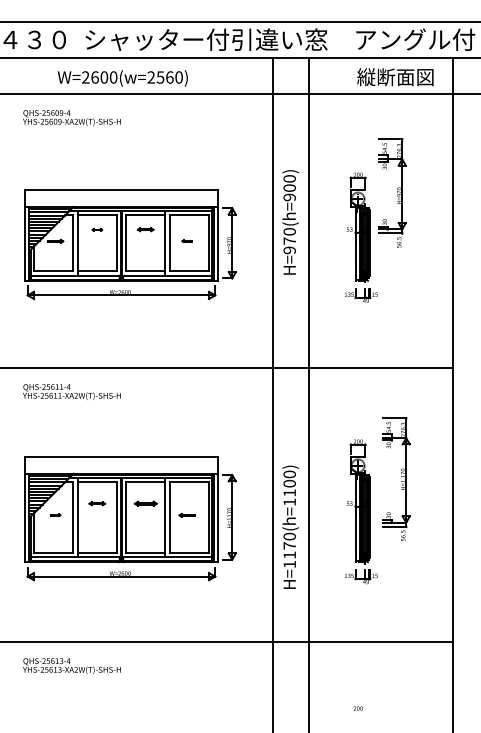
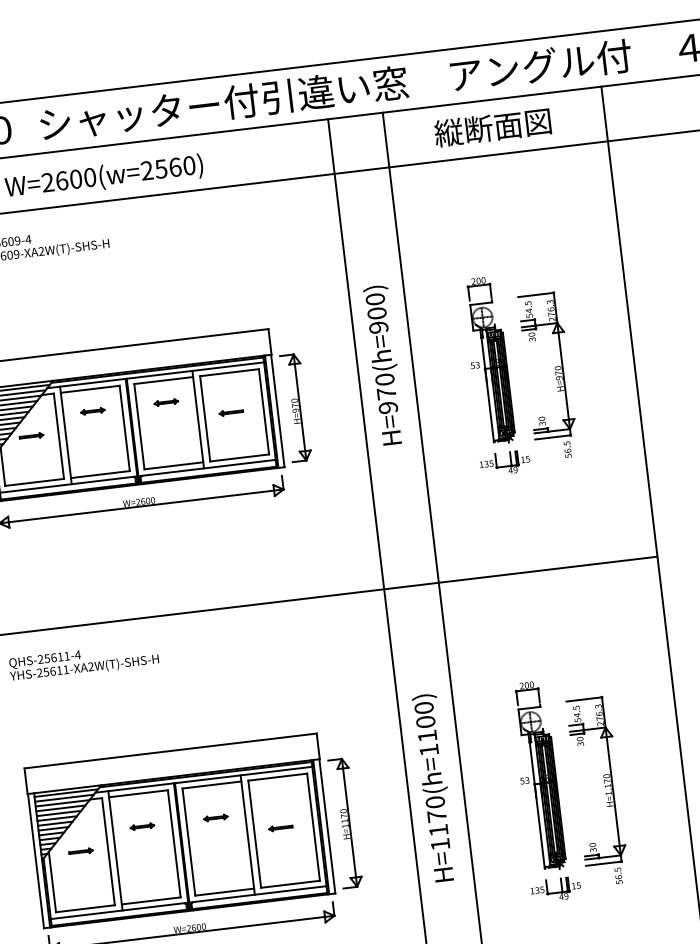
text: (395, 77) -> (492, 127), moved
part: (392, 192) -> (548, 375), moved
part: (97, 229) -> (93, 410), size x1.67
part: (186, 240) -> (230, 411), size x1.67
part: (396, 478) -> (598, 790), moved
part: (145, 503) -> (215, 817), size x0.71
part: (55, 514) -> (81, 850), size x1.67
text: (290, 526) -> (434, 786), moved

